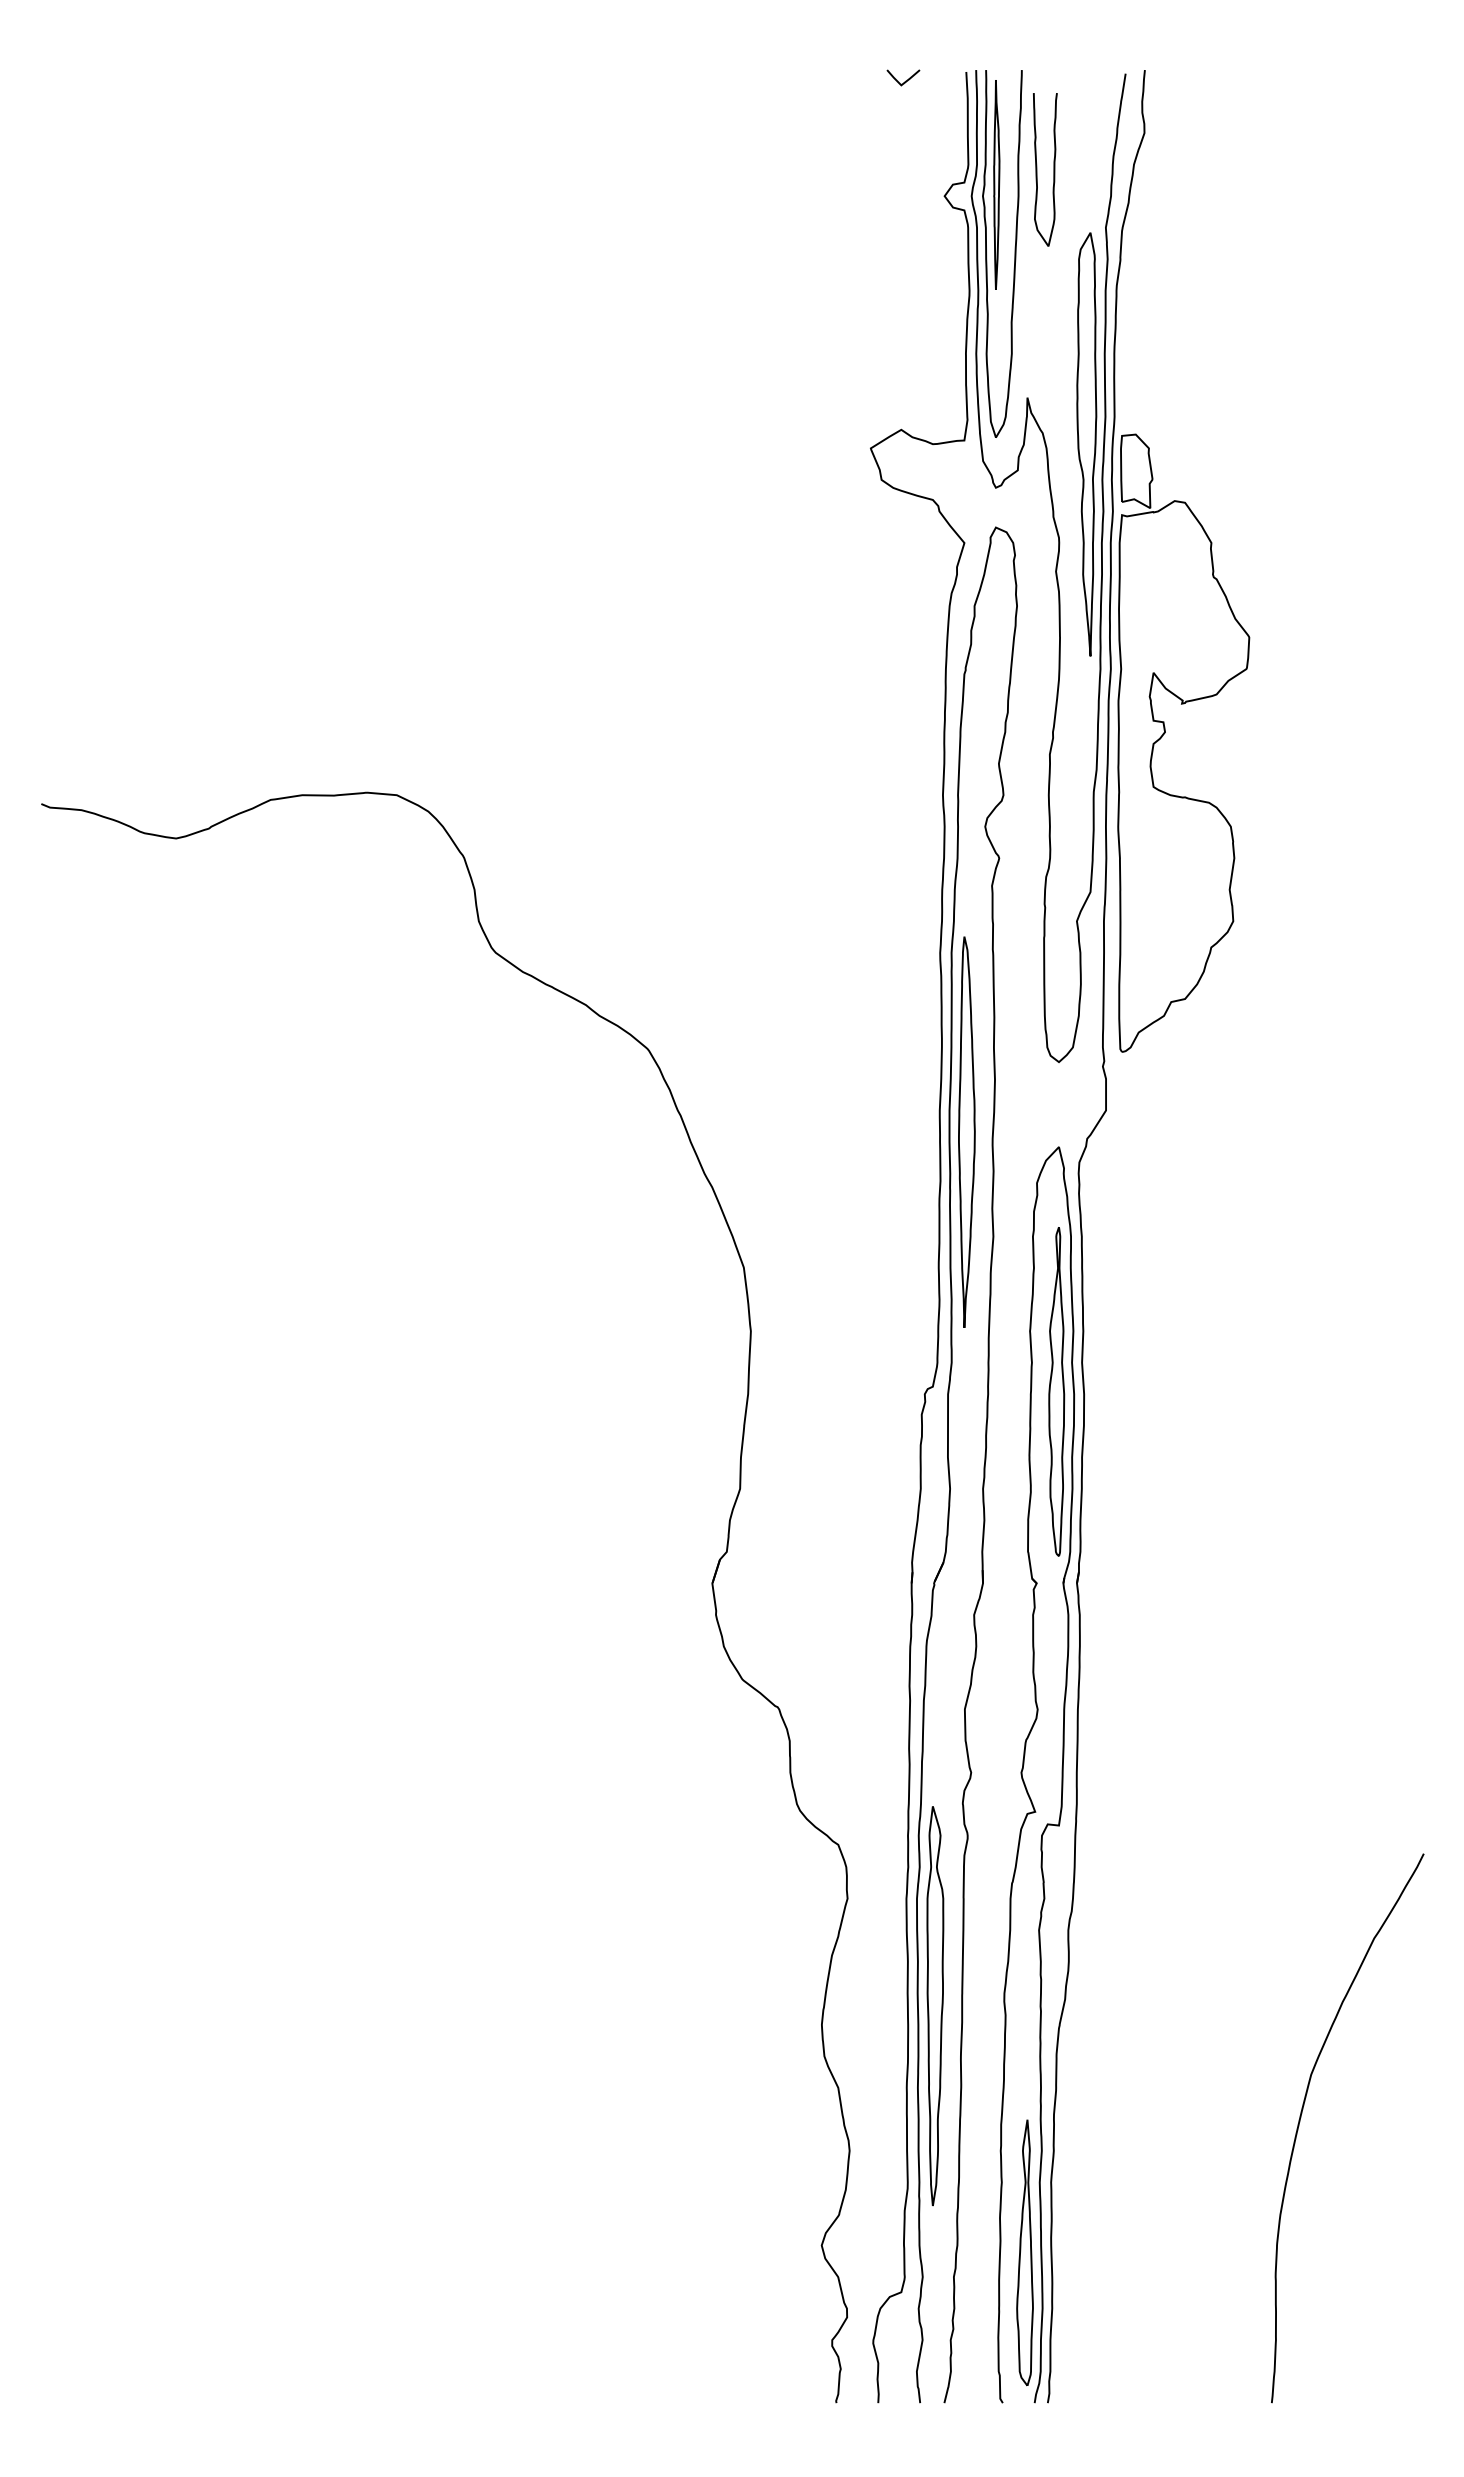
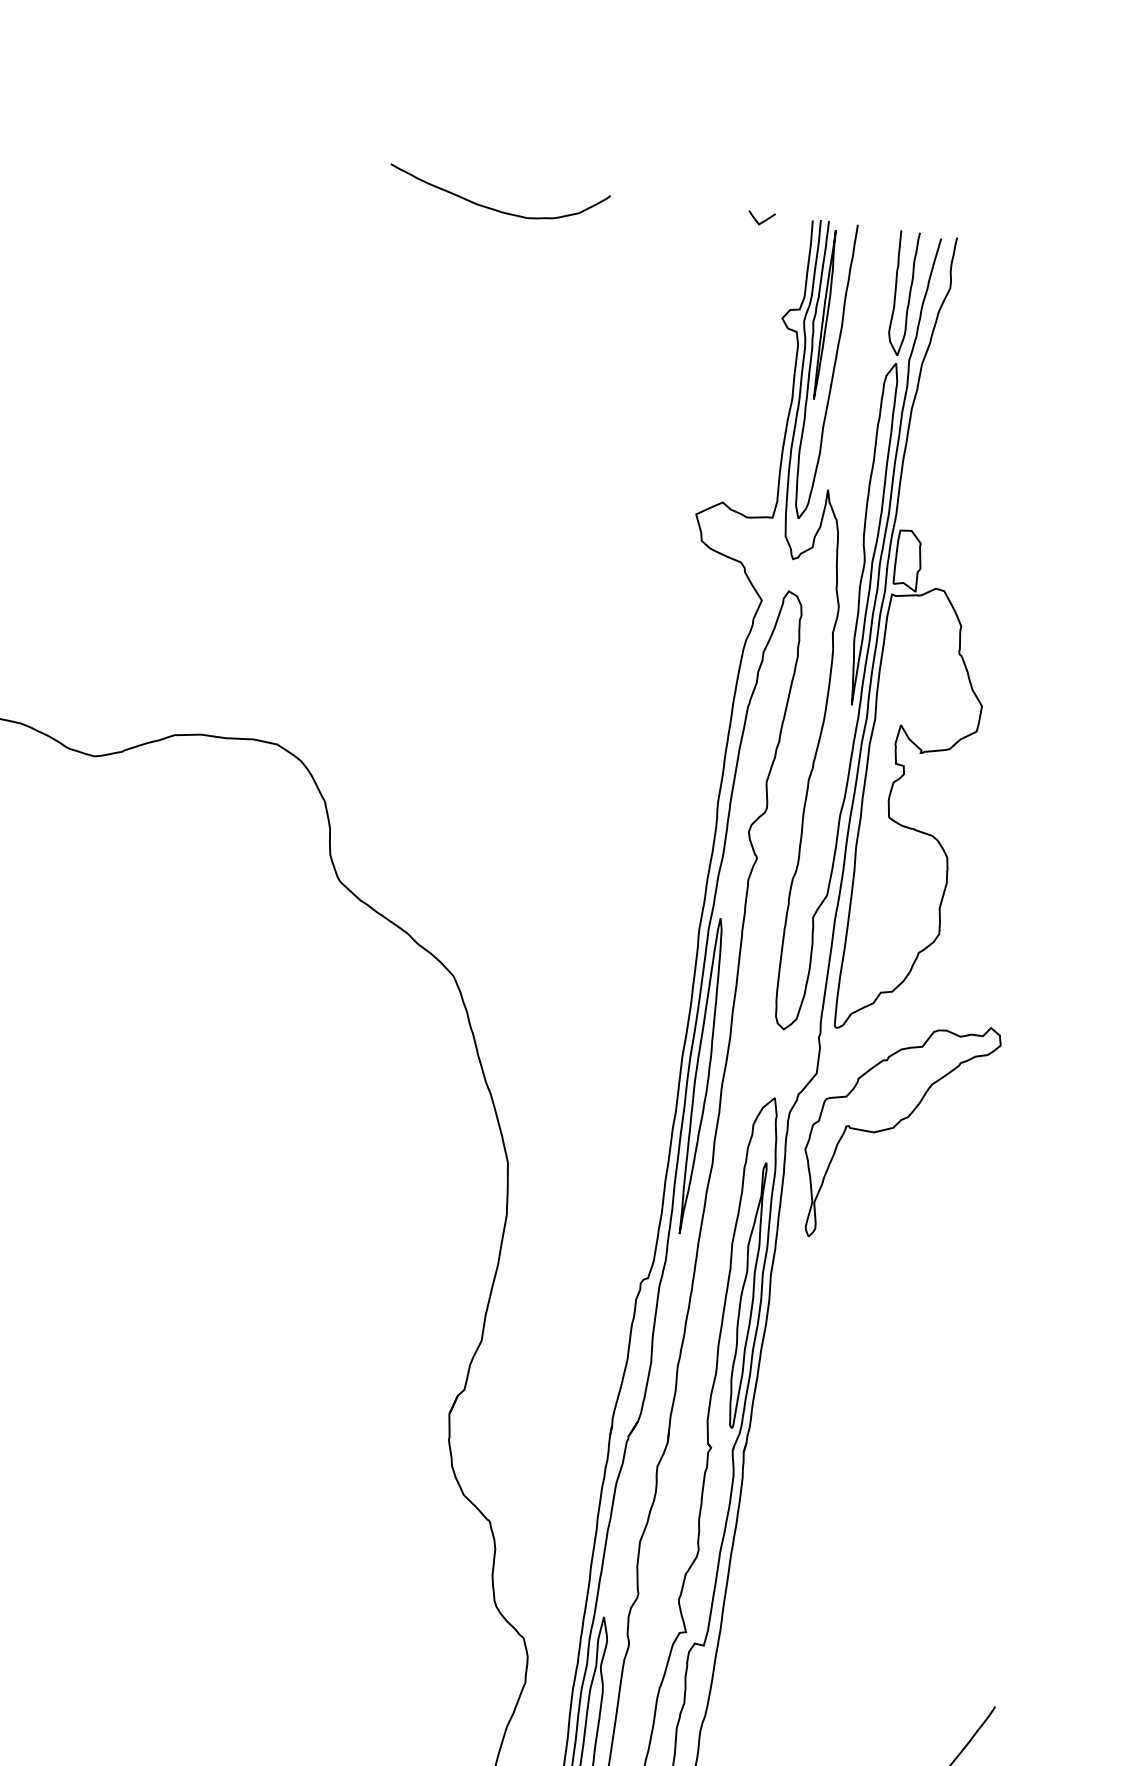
curve: (578, 108) -> (495, 209), added
curve: (1037, 169) -> (896, 292), moved
part: (1209, 1164) -> (894, 1127), added

